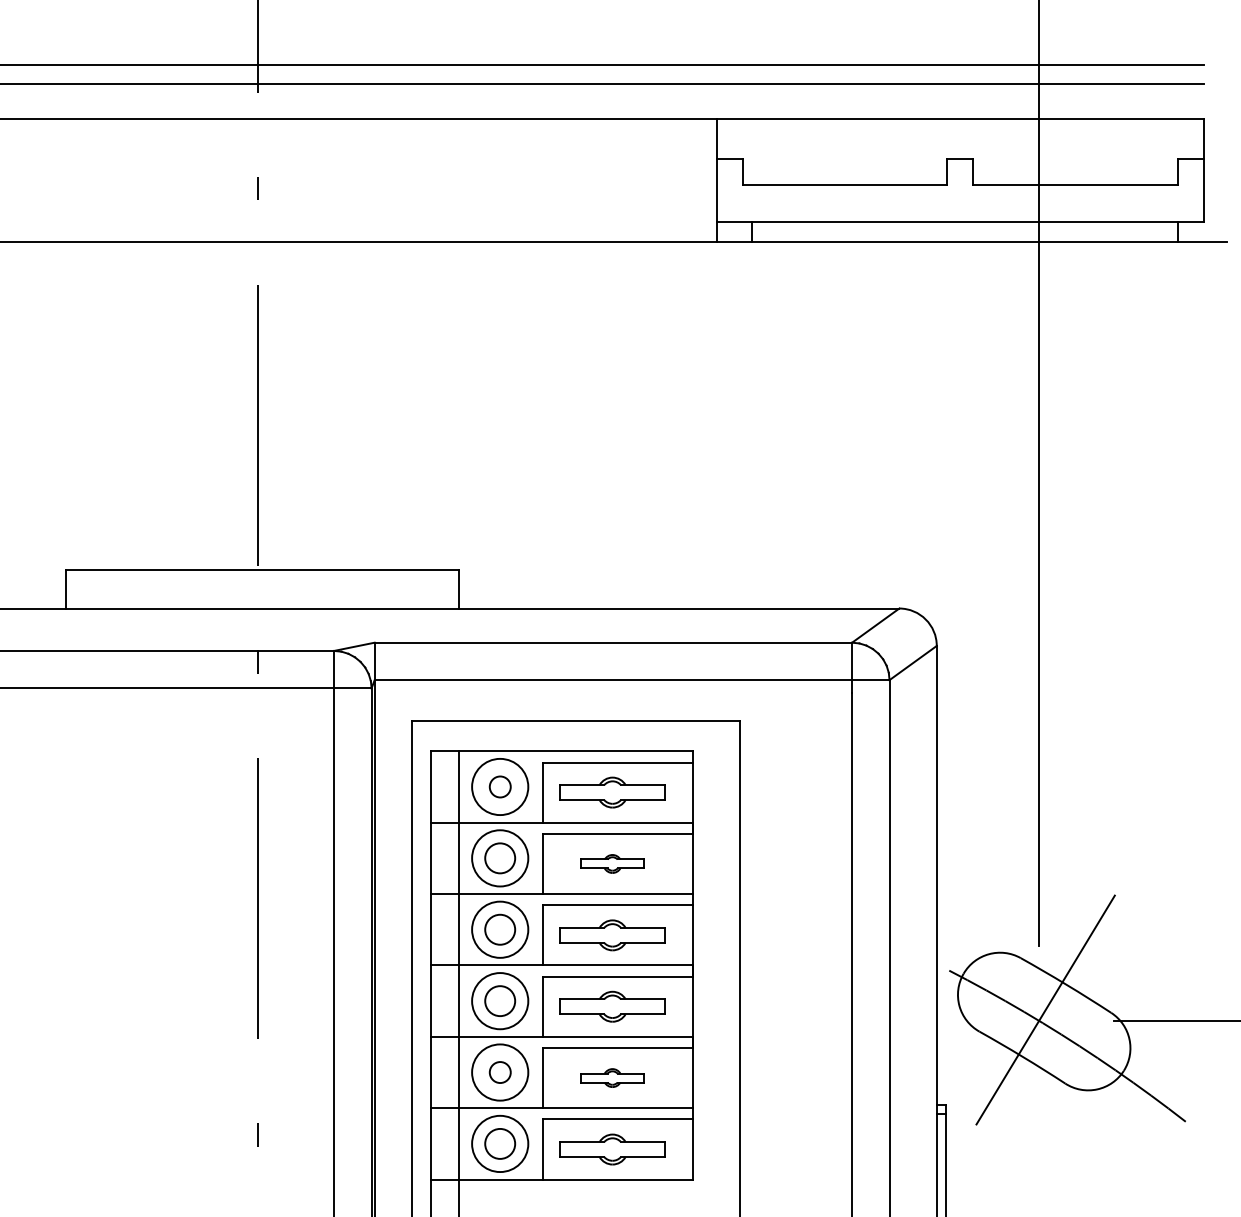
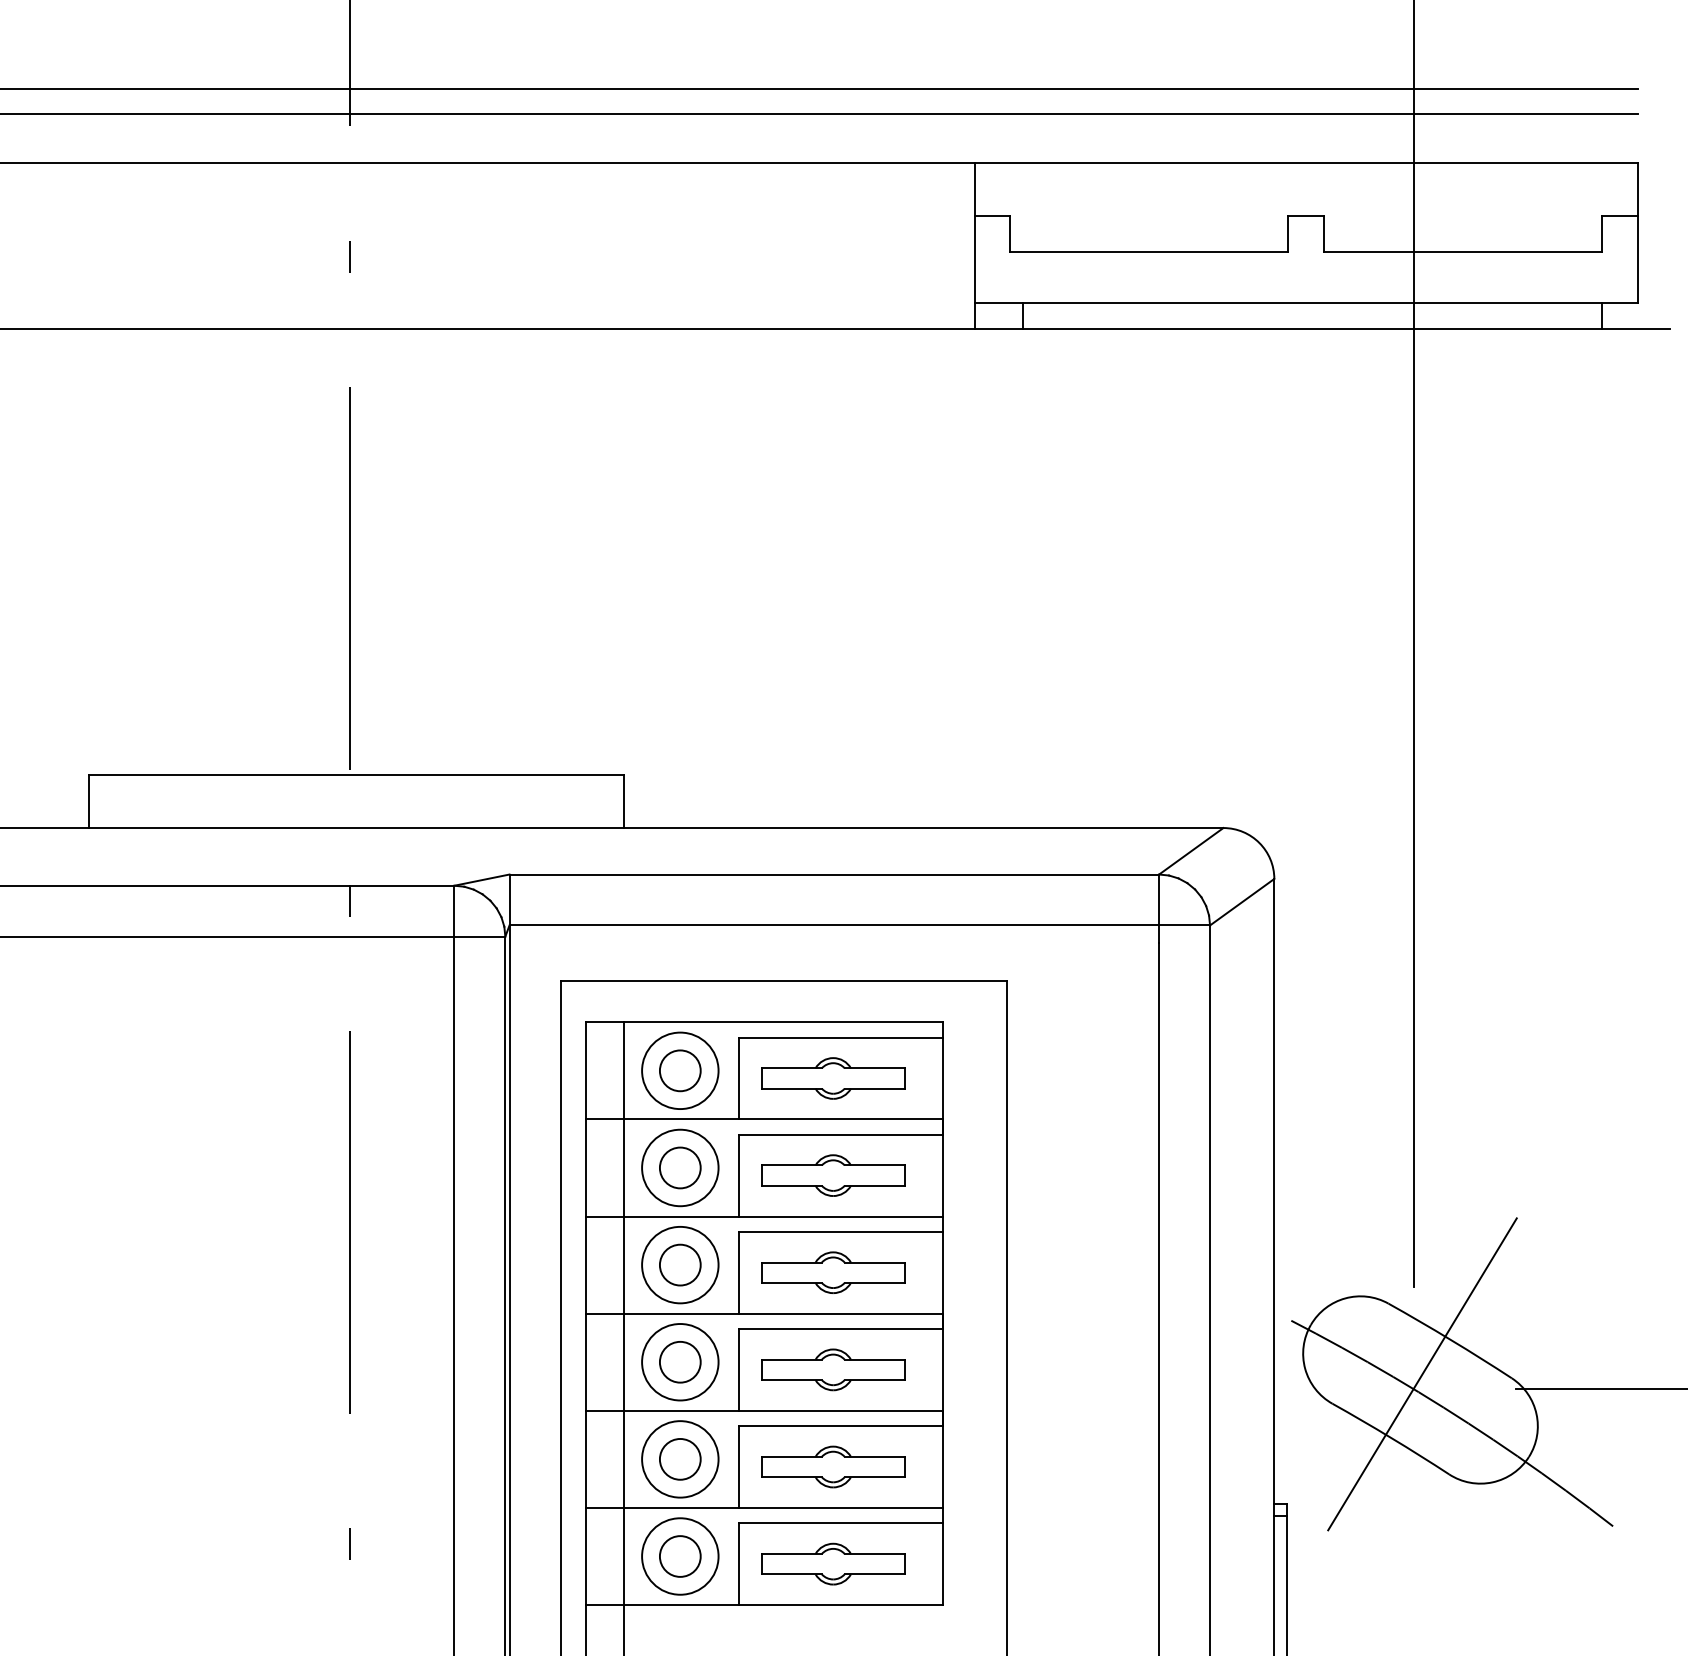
circle: (500, 786) -> (680, 1070), size x1.43
part: (612, 863) -> (833, 1174), size x1.67
circle: (500, 1072) -> (680, 1459), size x1.43
part: (612, 1077) -> (833, 1466), size x1.67

